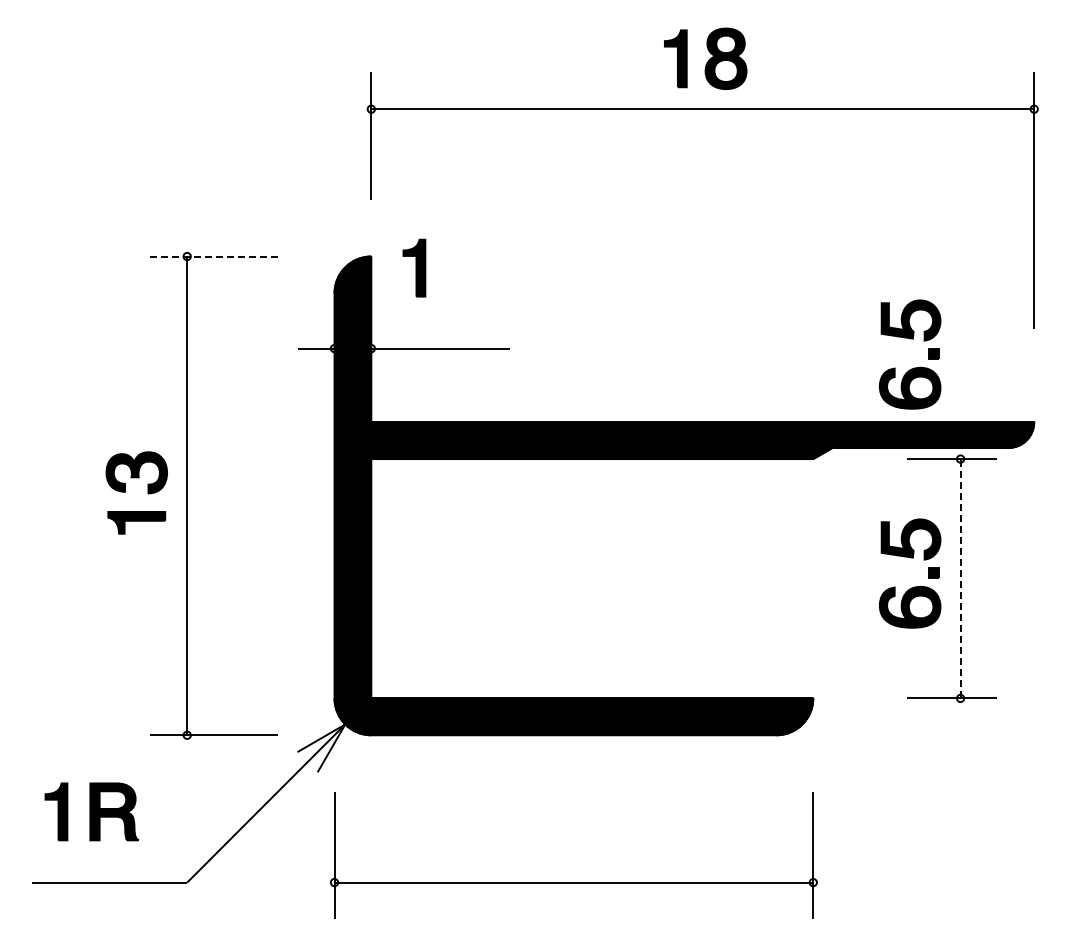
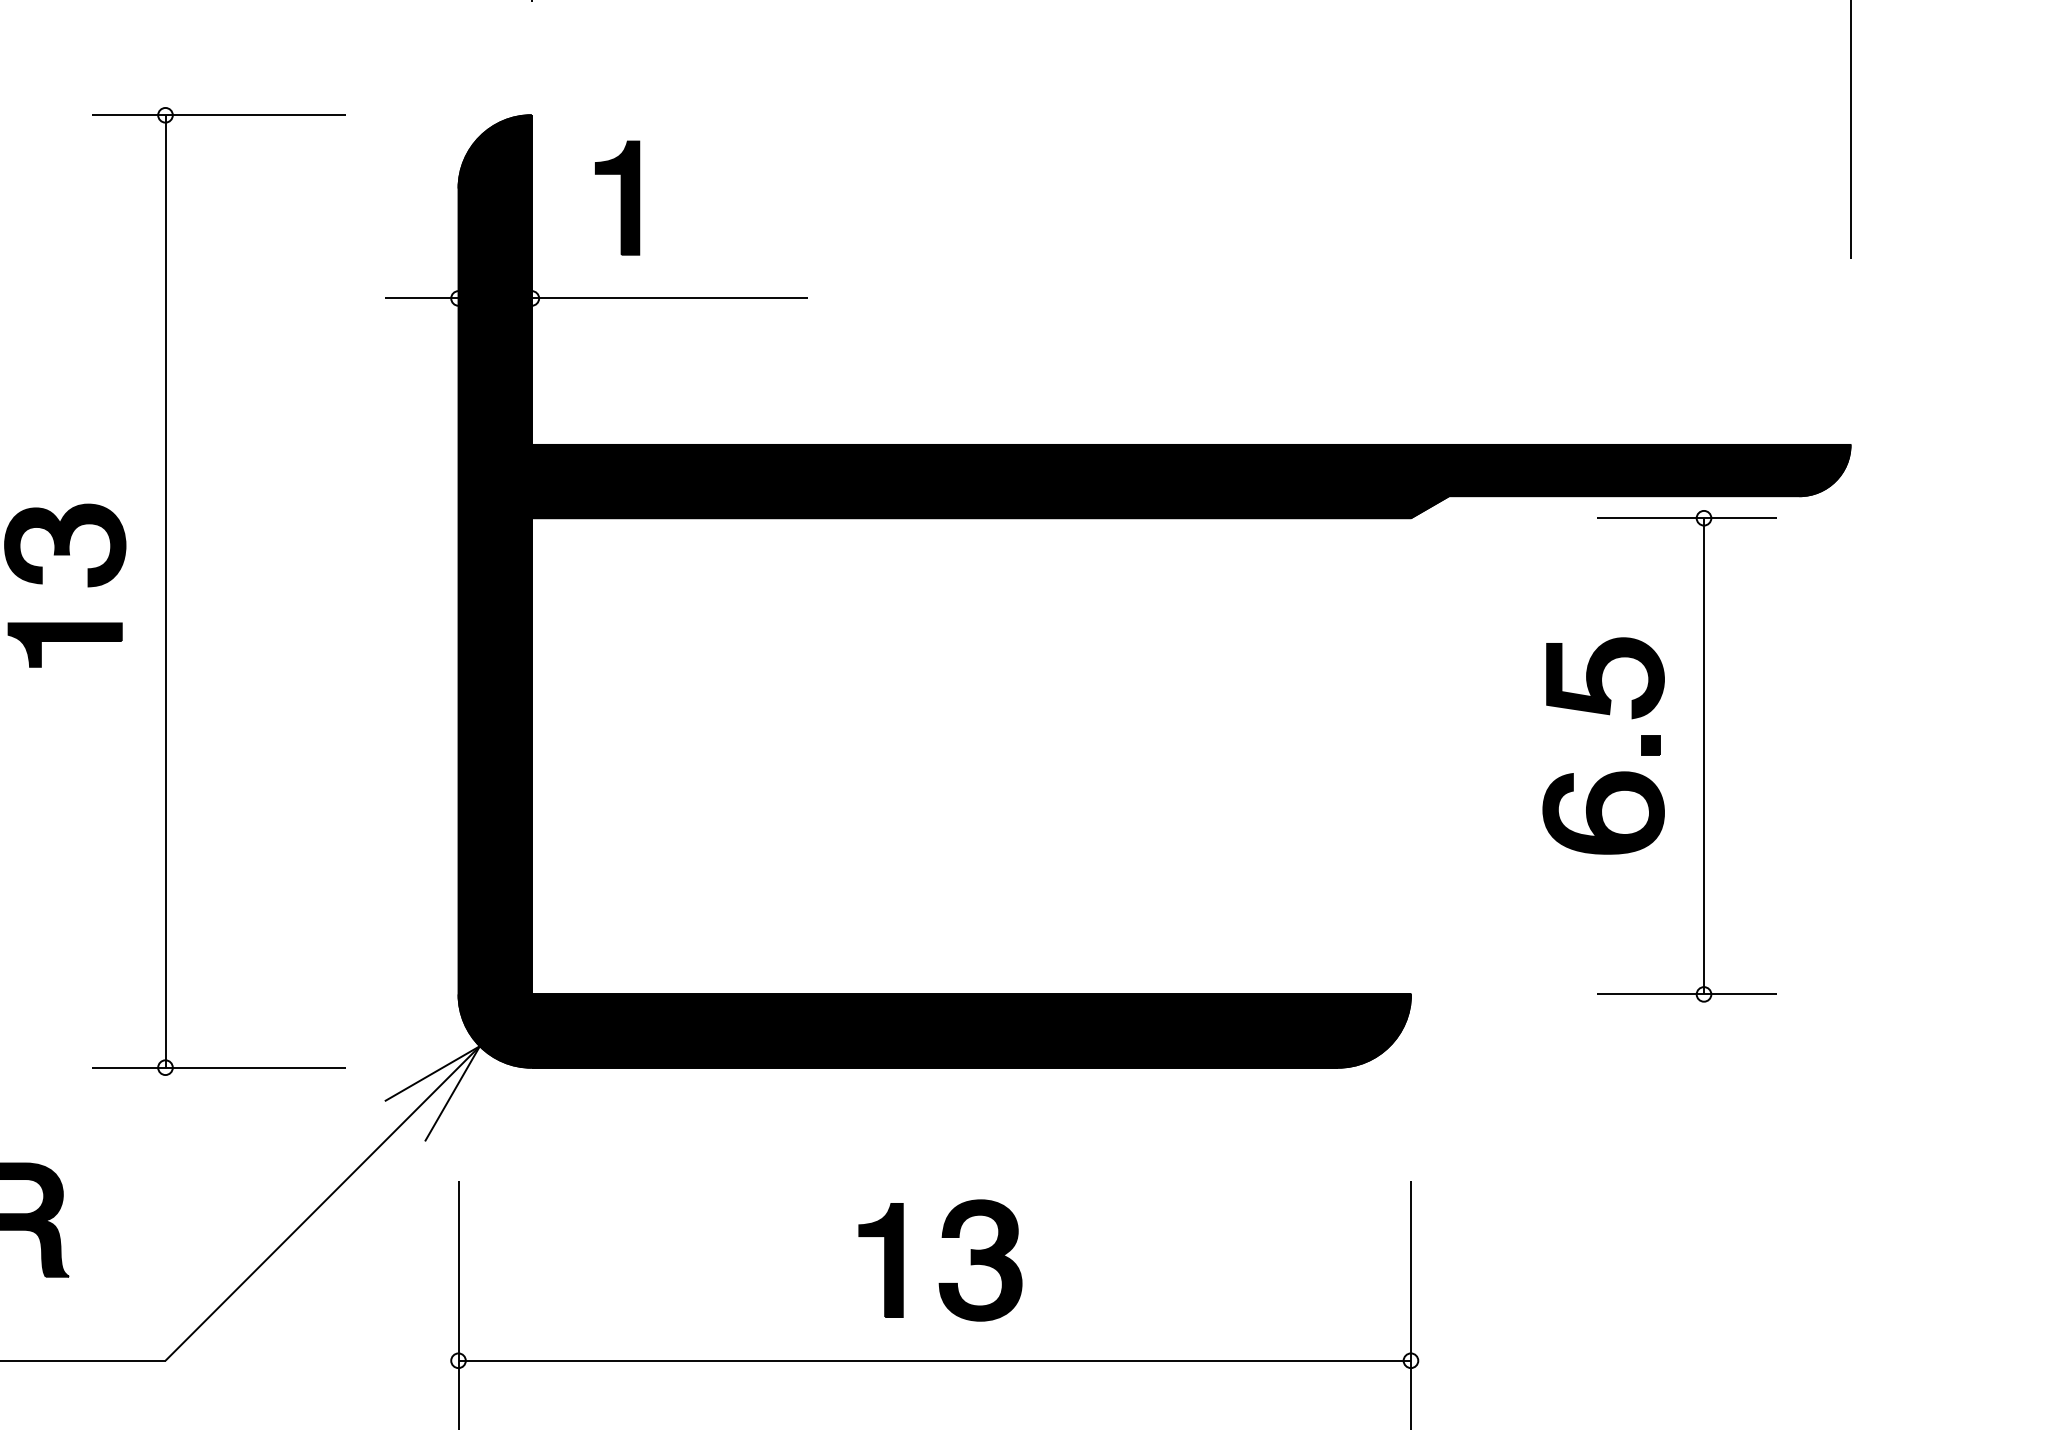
line: (214, 256) -> (219, 115), dashed -> solid
part: (414, 267) -> (617, 196), moved
part: (913, 367) -> (1610, 336), removed
line: (960, 578) -> (1703, 755), dashed -> solid
part: (576, 843) -> (939, 1282), added

